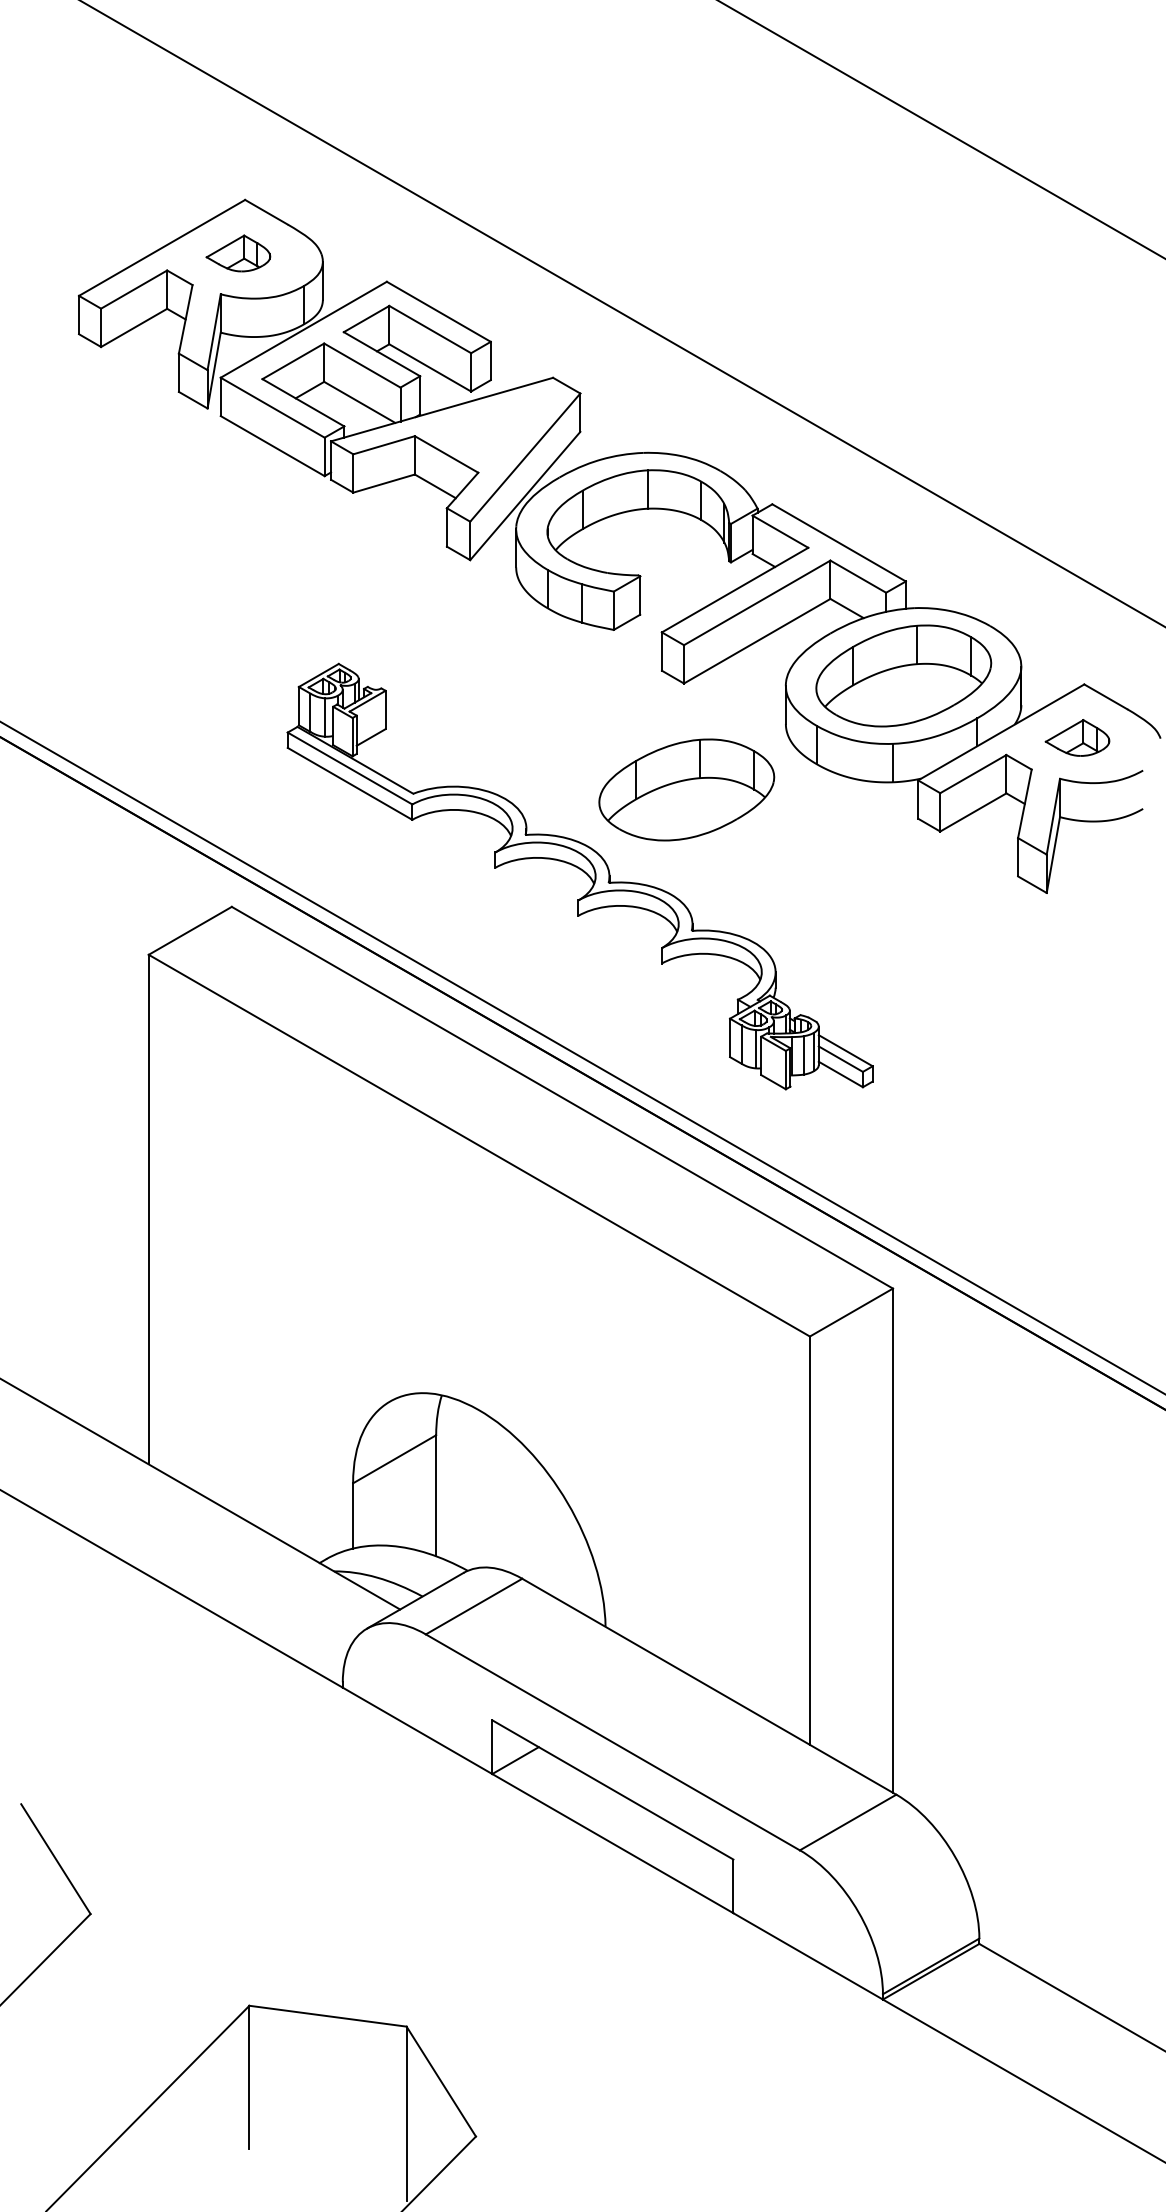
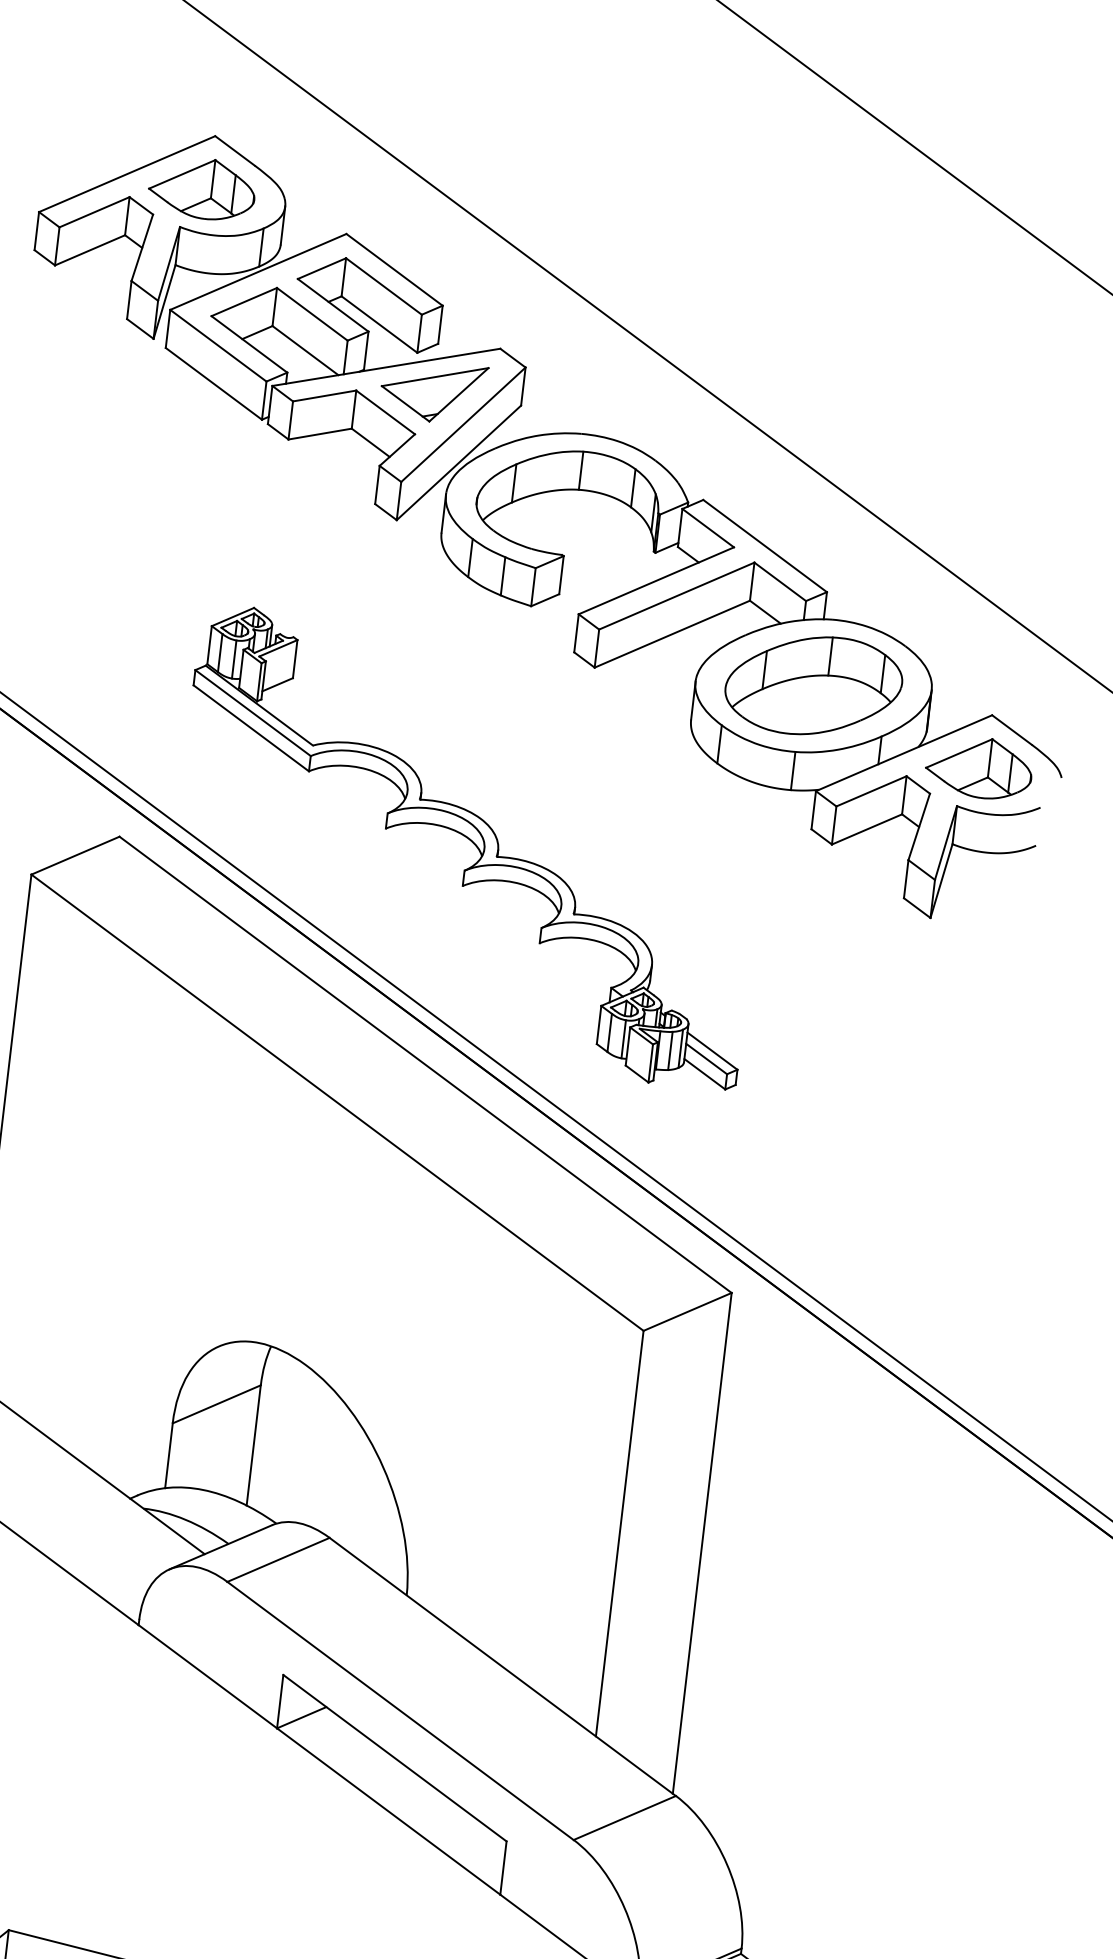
part: (238, 253) -> (202, 188), size x1.67
part: (491, 428) -> (433, 391), added
part: (1077, 737) -> (979, 767), size x1.67
part: (686, 789) -> (584, 773), removed

